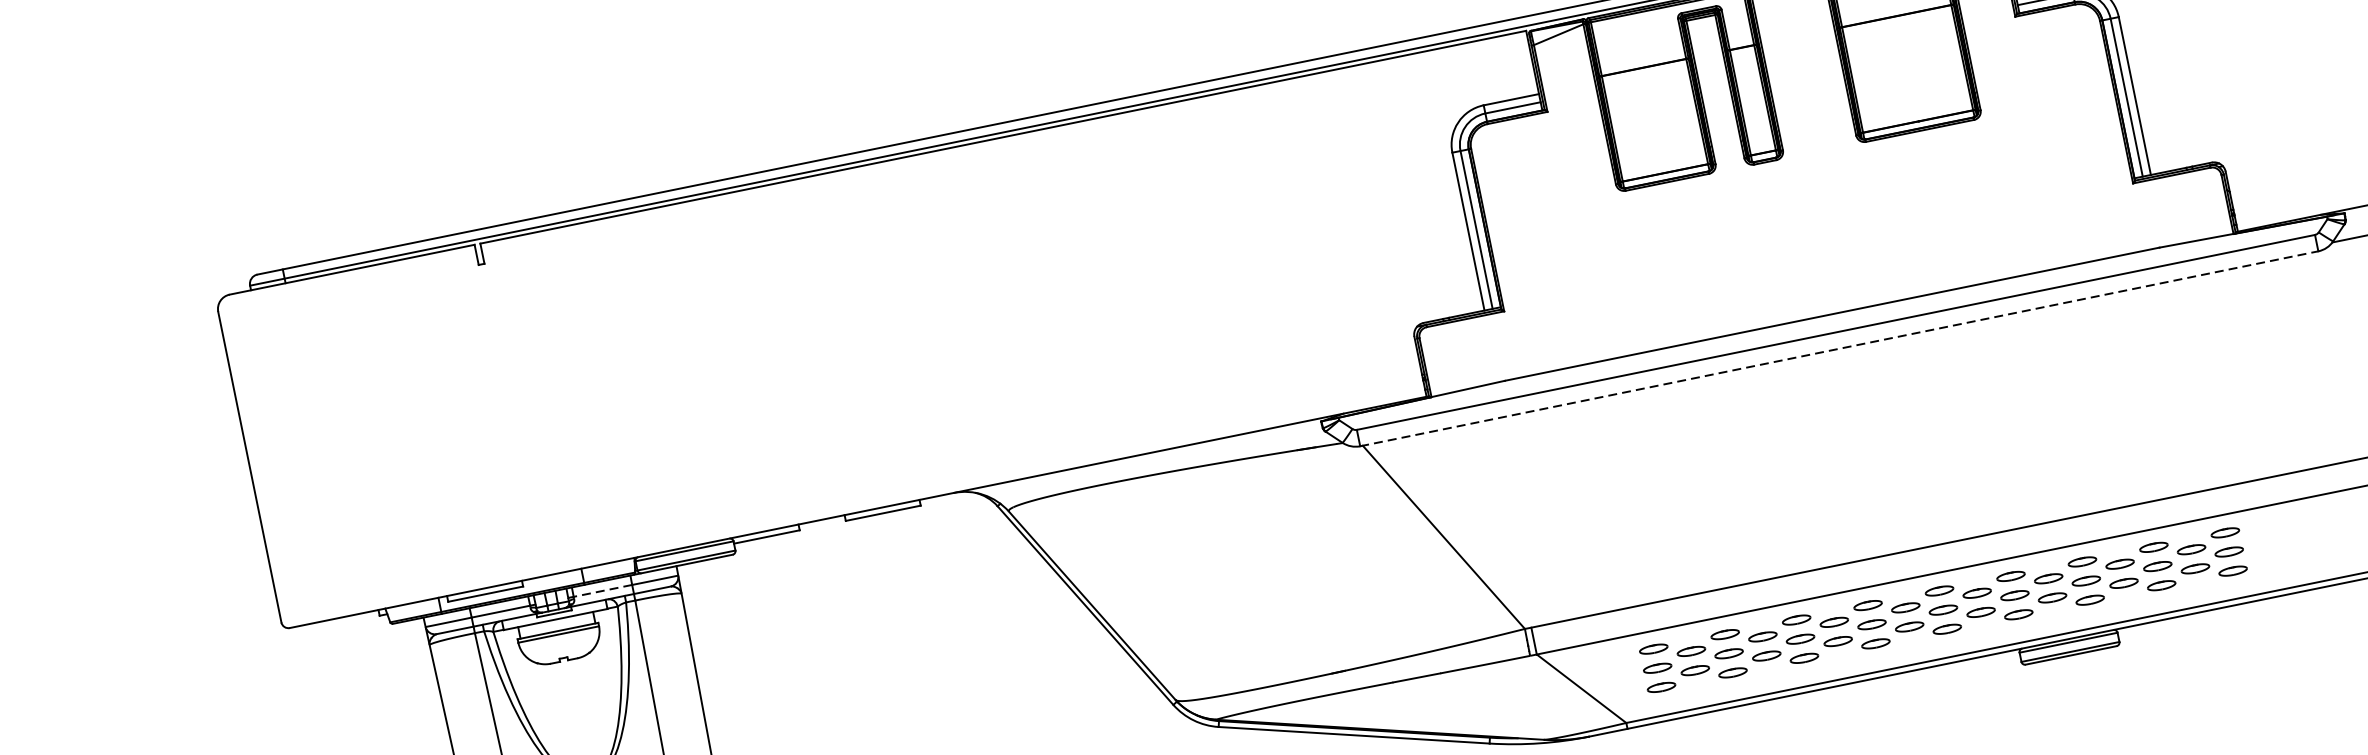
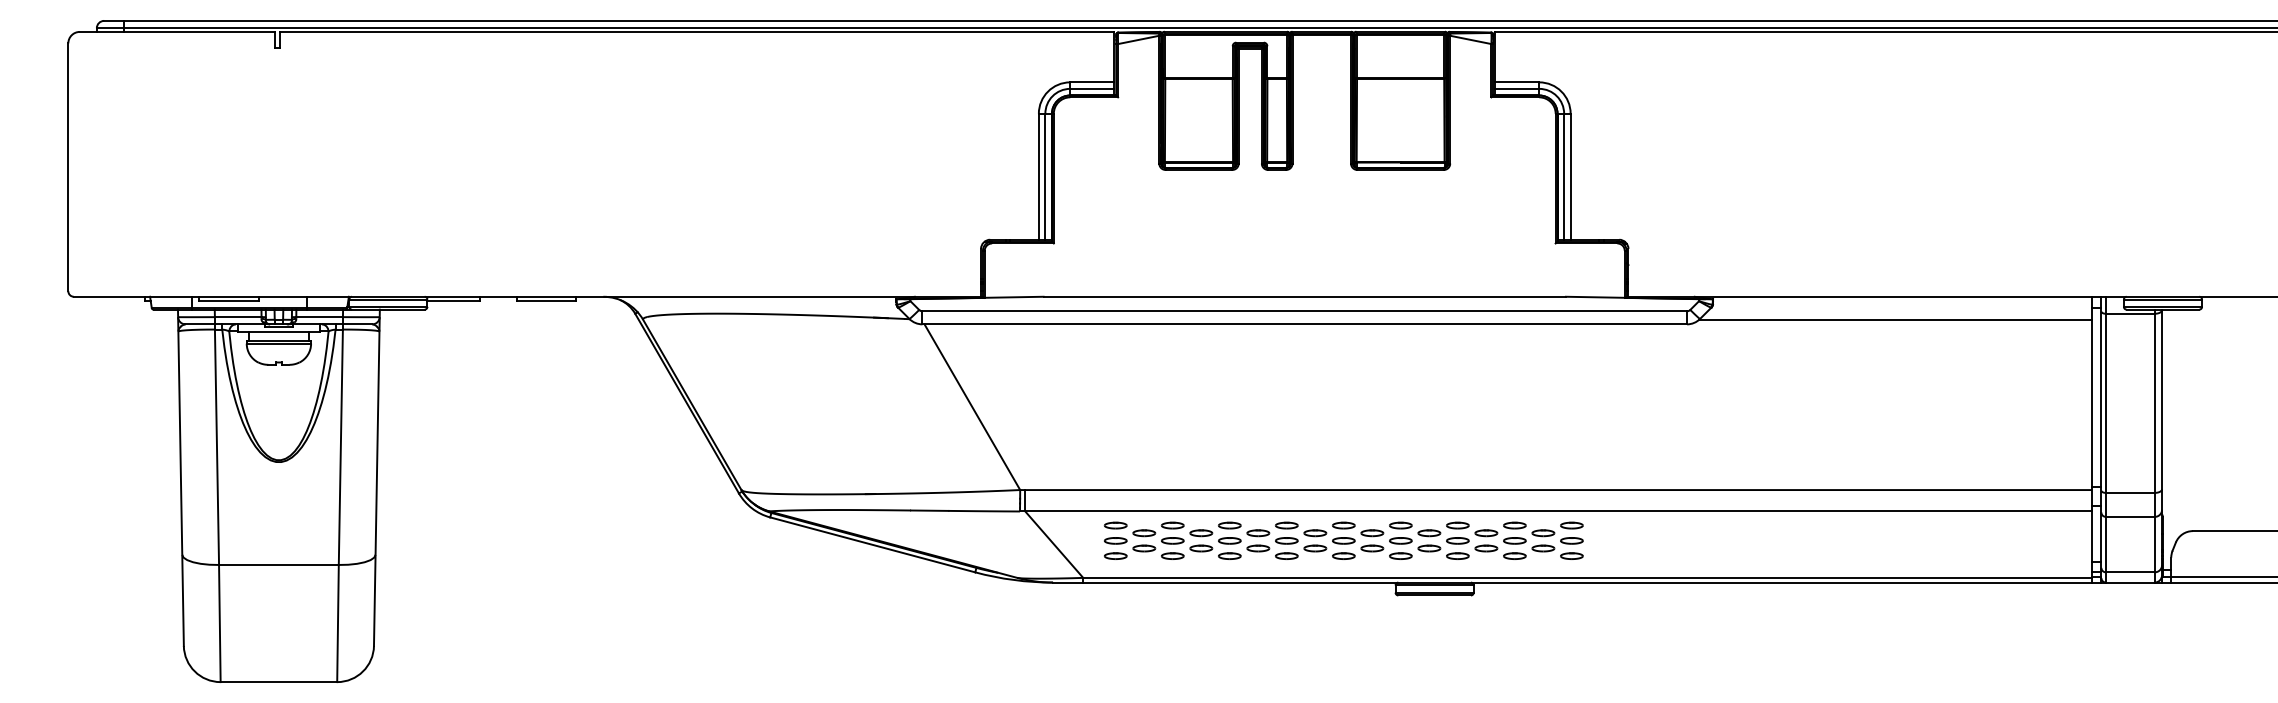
line: (1840, 348) -> (1305, 324), dashed -> solid
line: (602, 591) -> (319, 317), dashed -> solid

